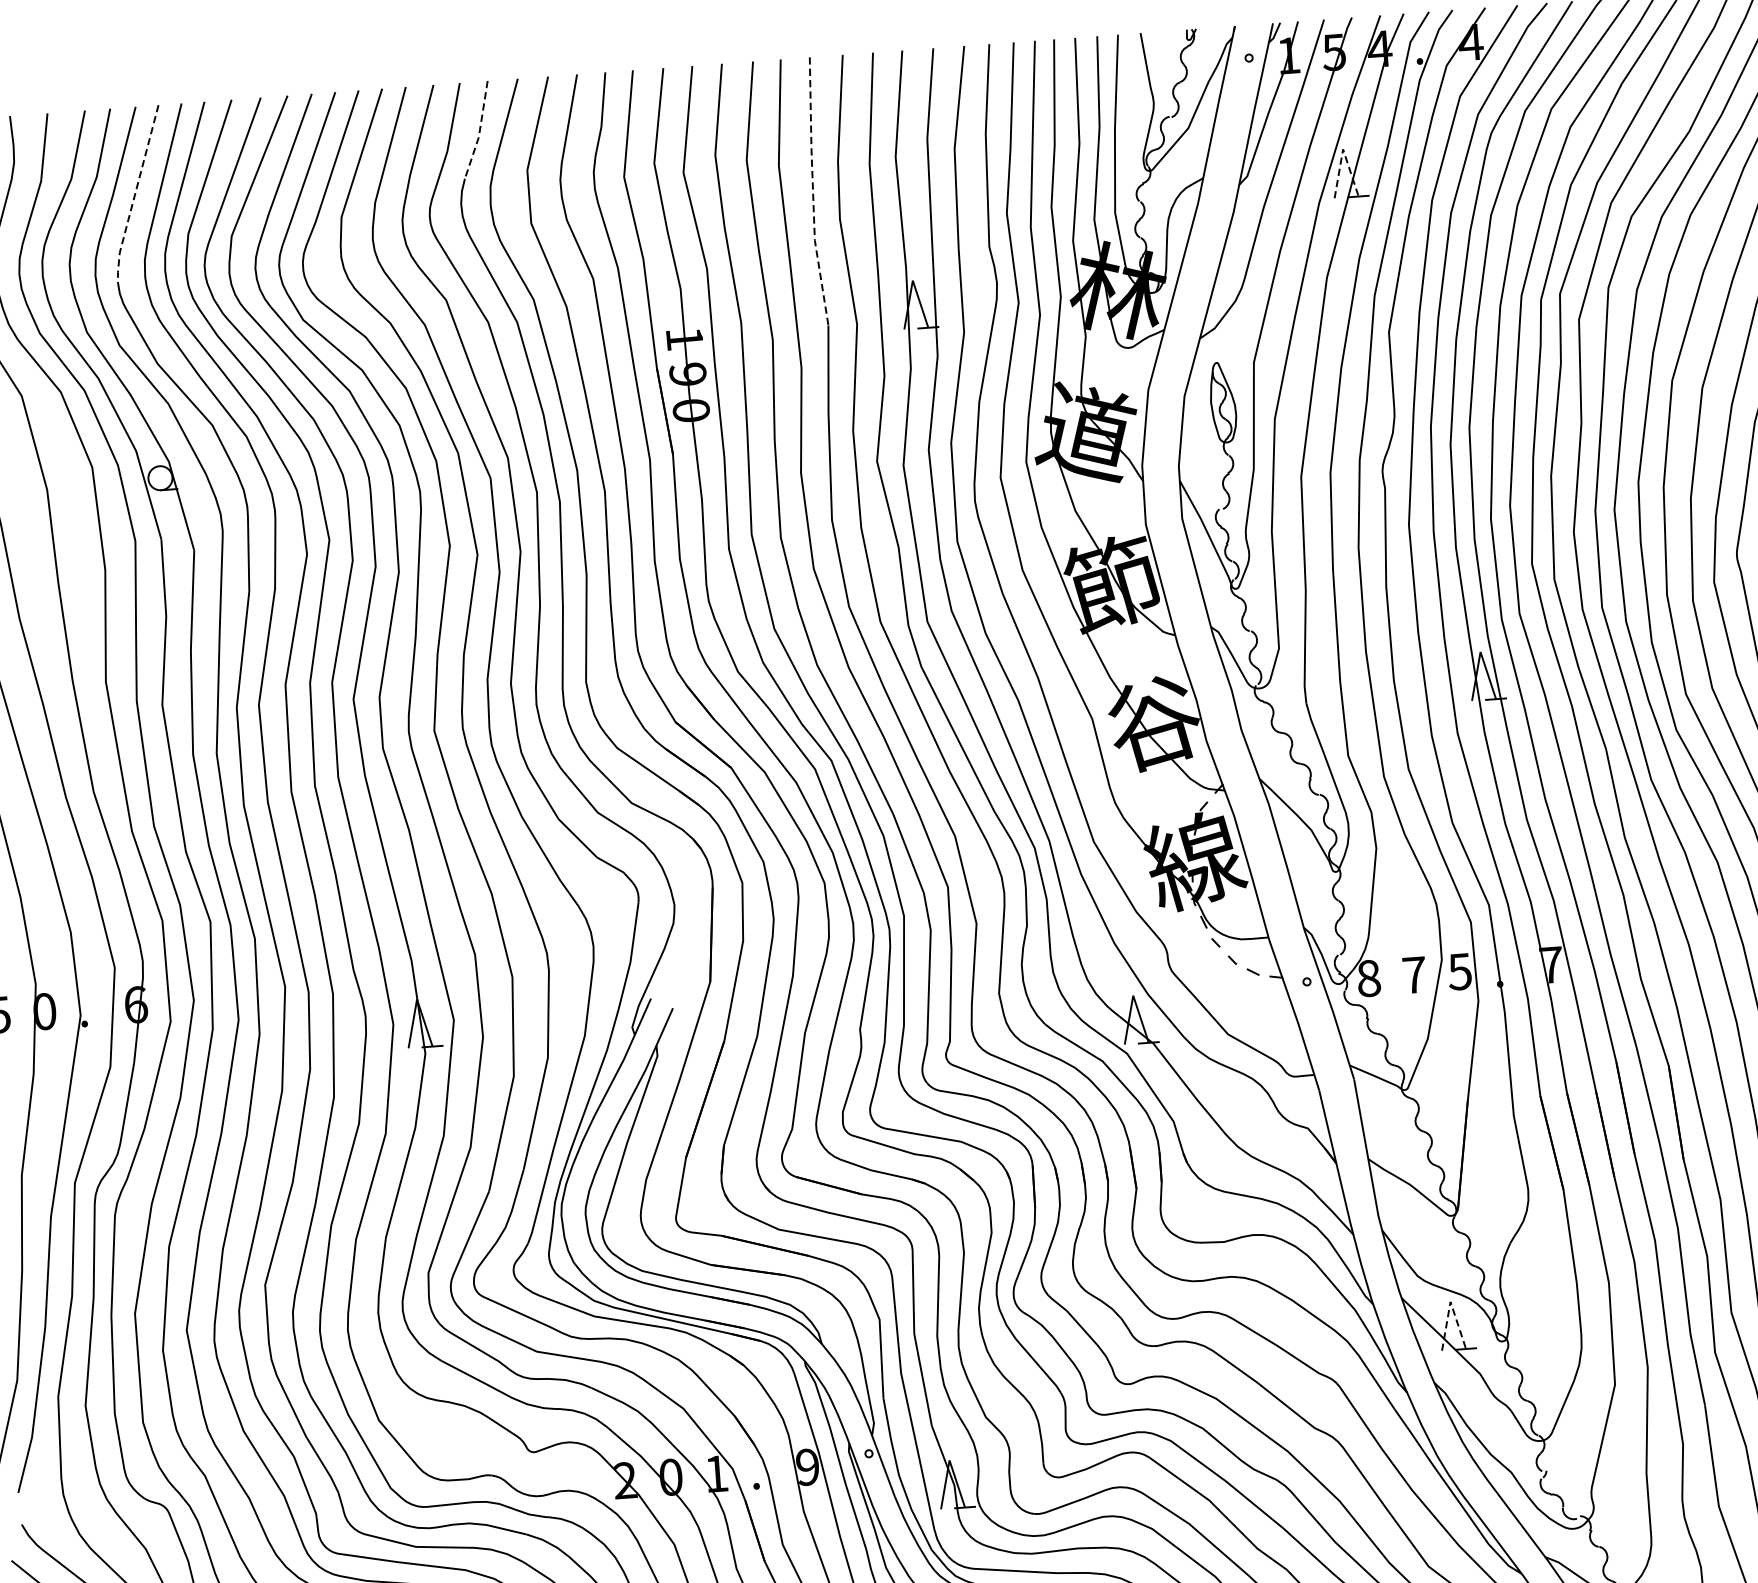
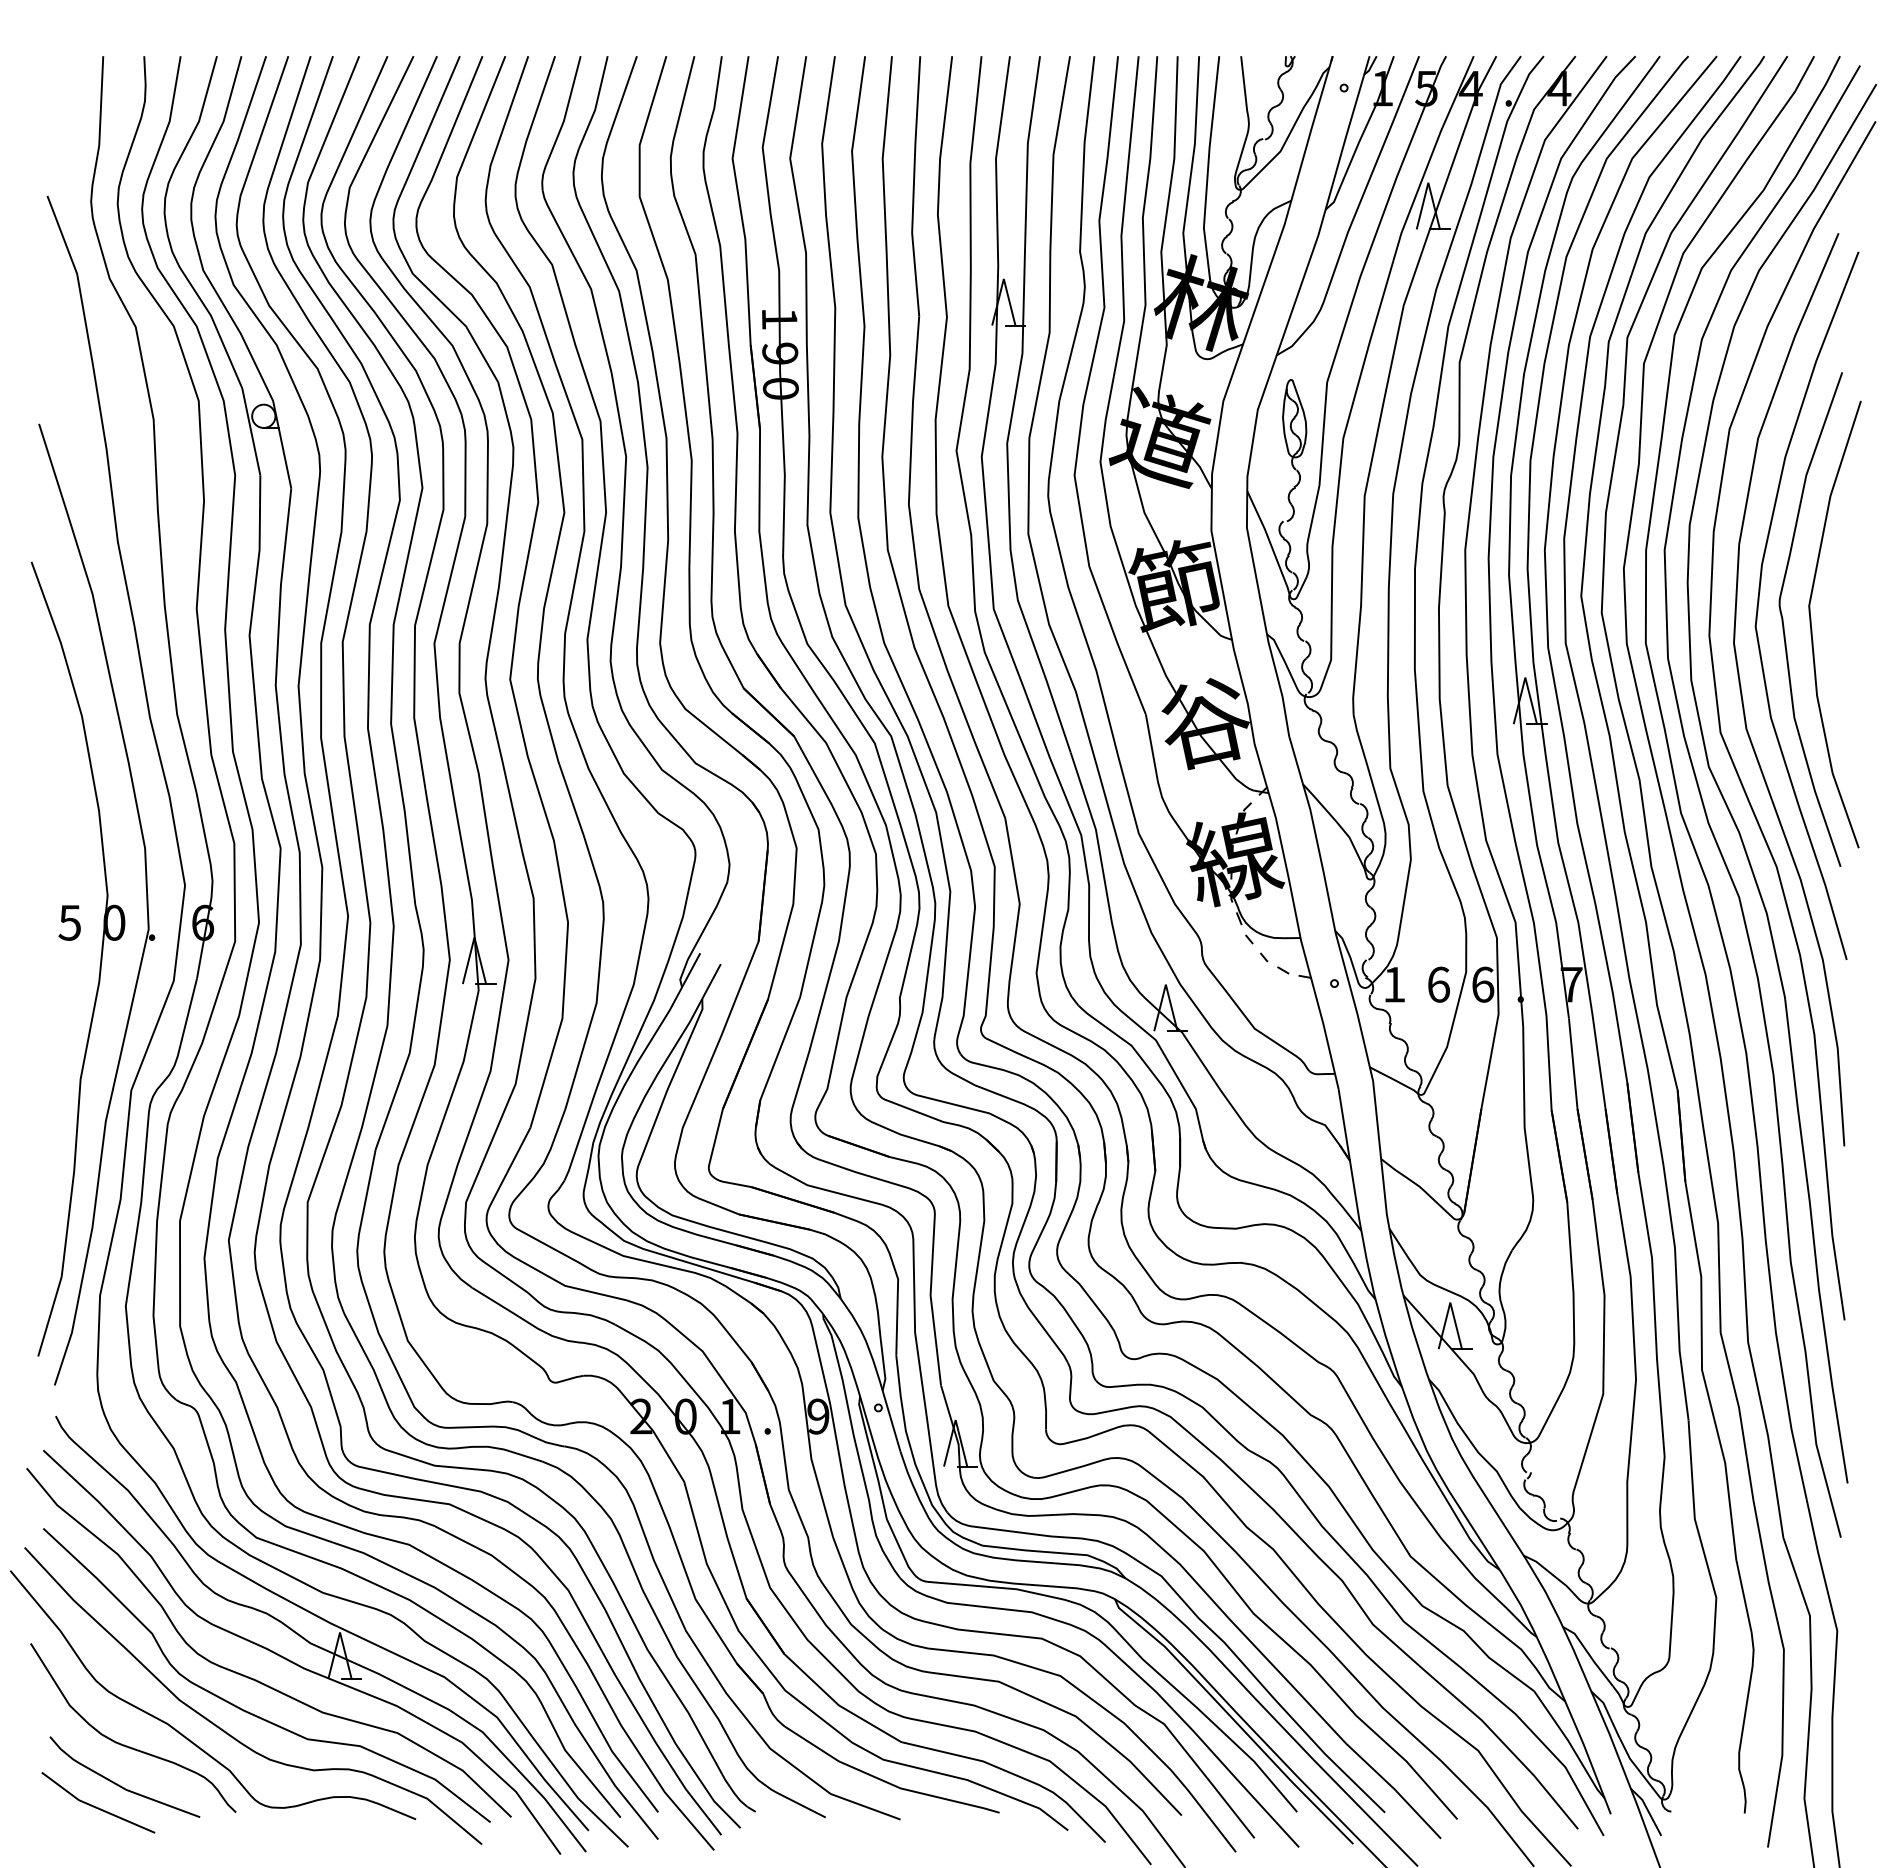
line: (479, 131) -> (596, 104), dashed -> solid
line: (1343, 149) -> (1428, 182), dashed -> solid
line: (812, 192) -> (913, 186), dashed -> solid
line: (135, 195) -> (259, 141), dashed -> solid
text: (1459, 971) -> (1482, 984), 5 -> 6
text: (1414, 974) -> (1438, 984), 7 -> 6
text: (1368, 978) -> (1394, 984), 8 -> 1
line: (1450, 1301) -> (1450, 1302), dashed -> solid

